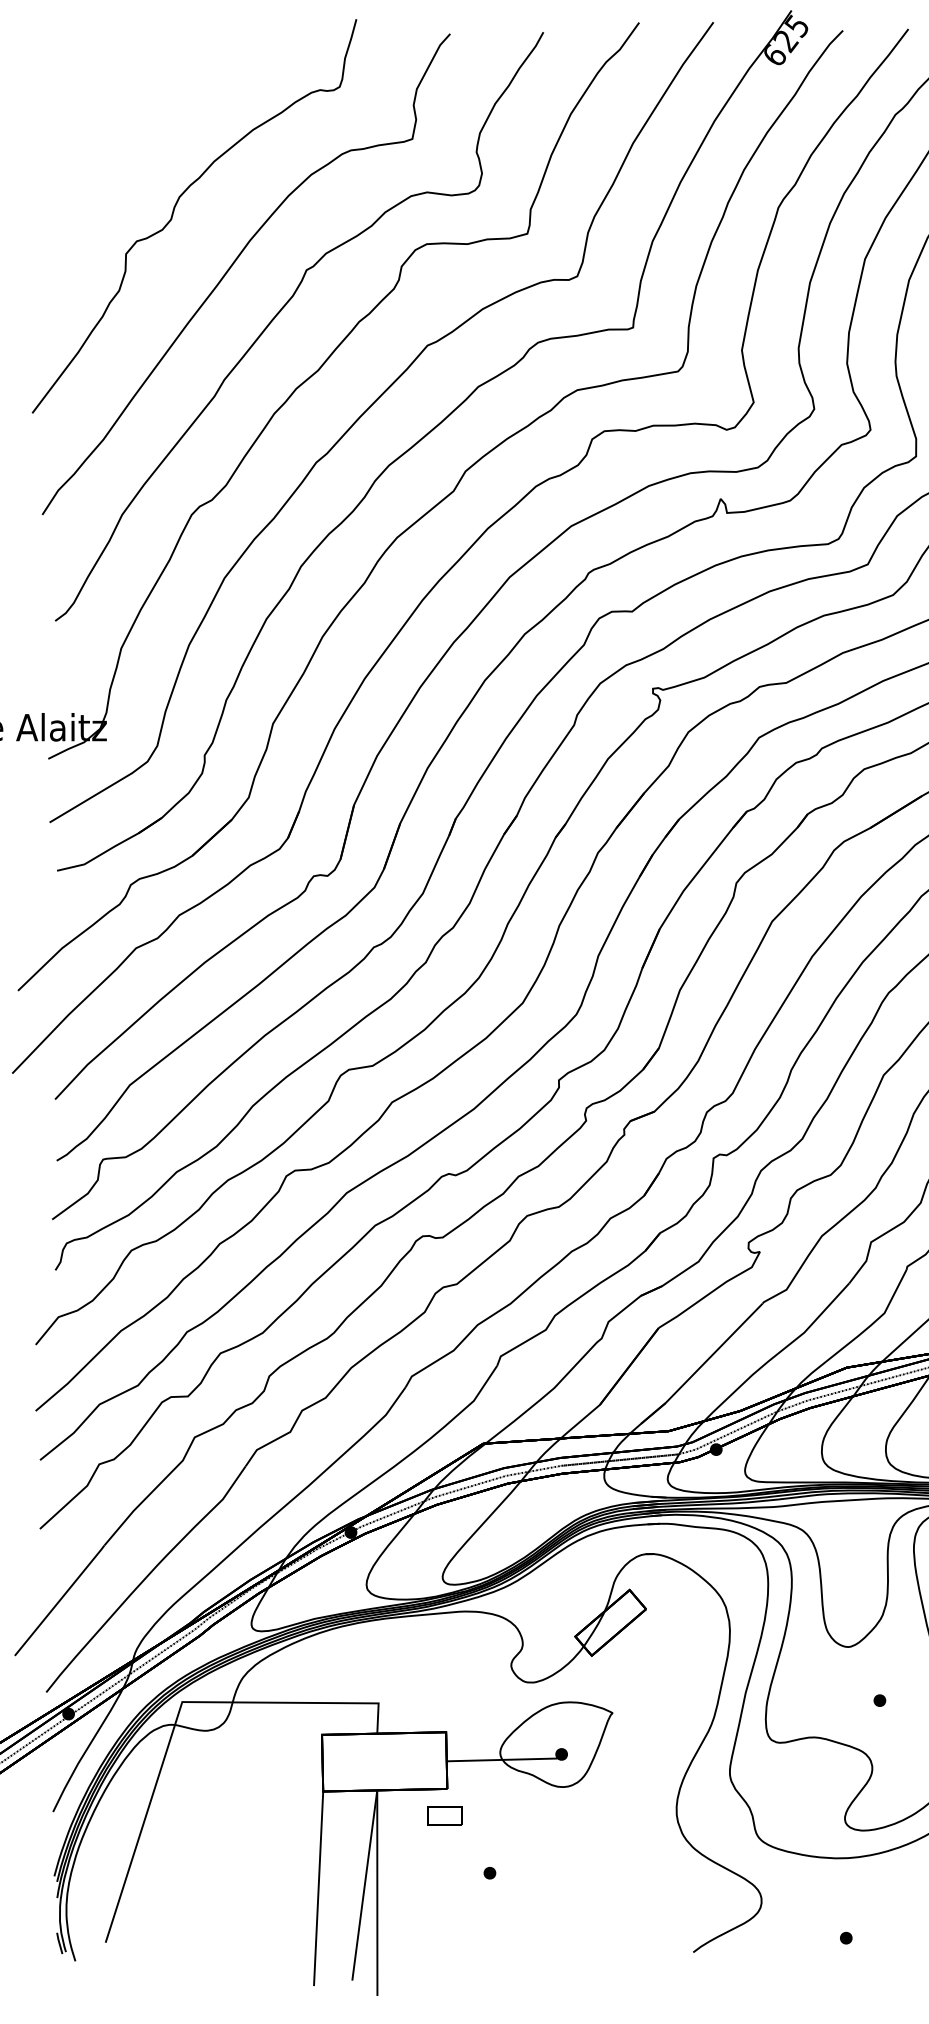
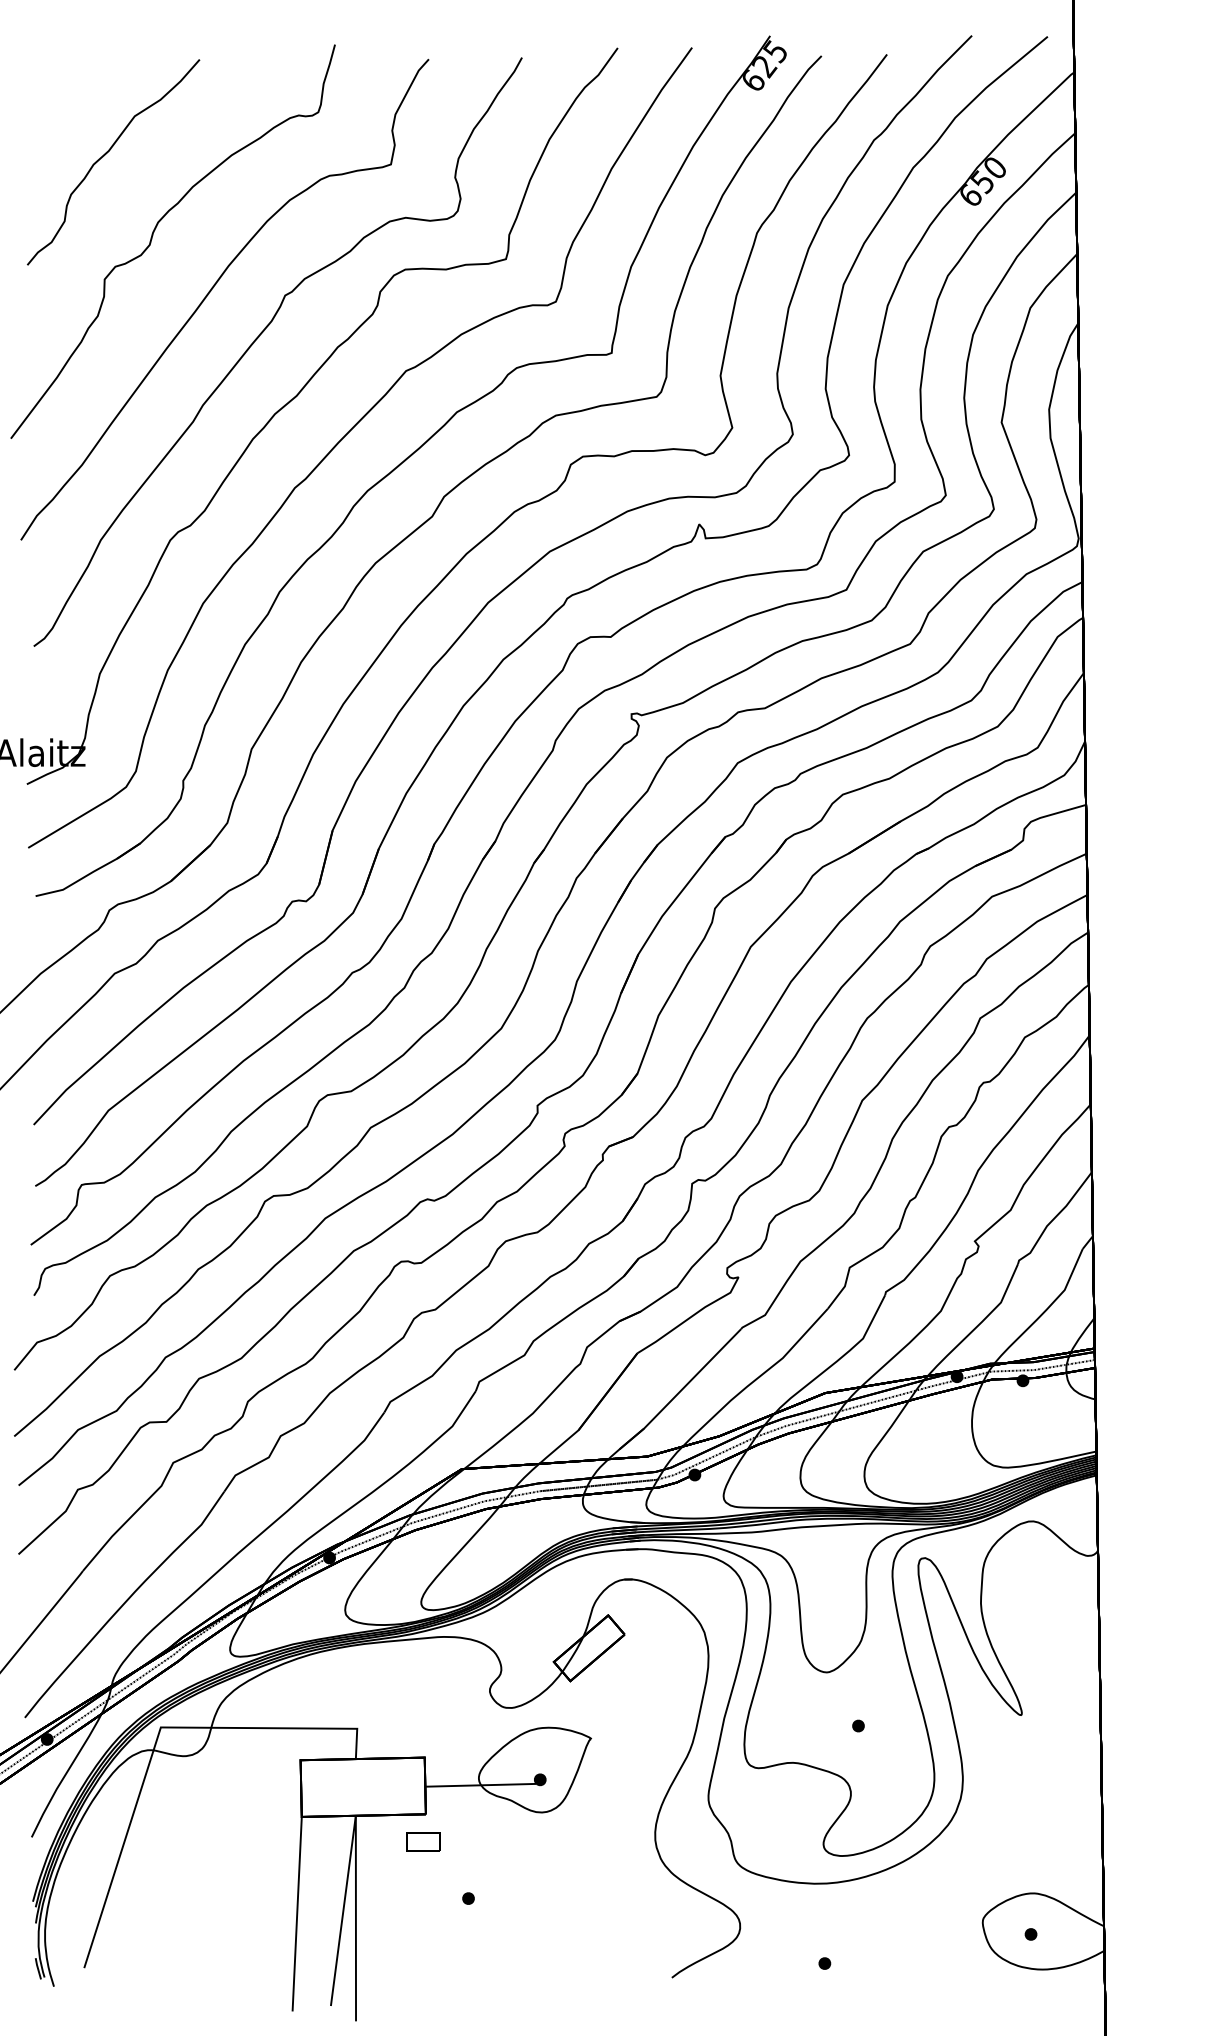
curve: (127, 129) -> (106, 154), added

